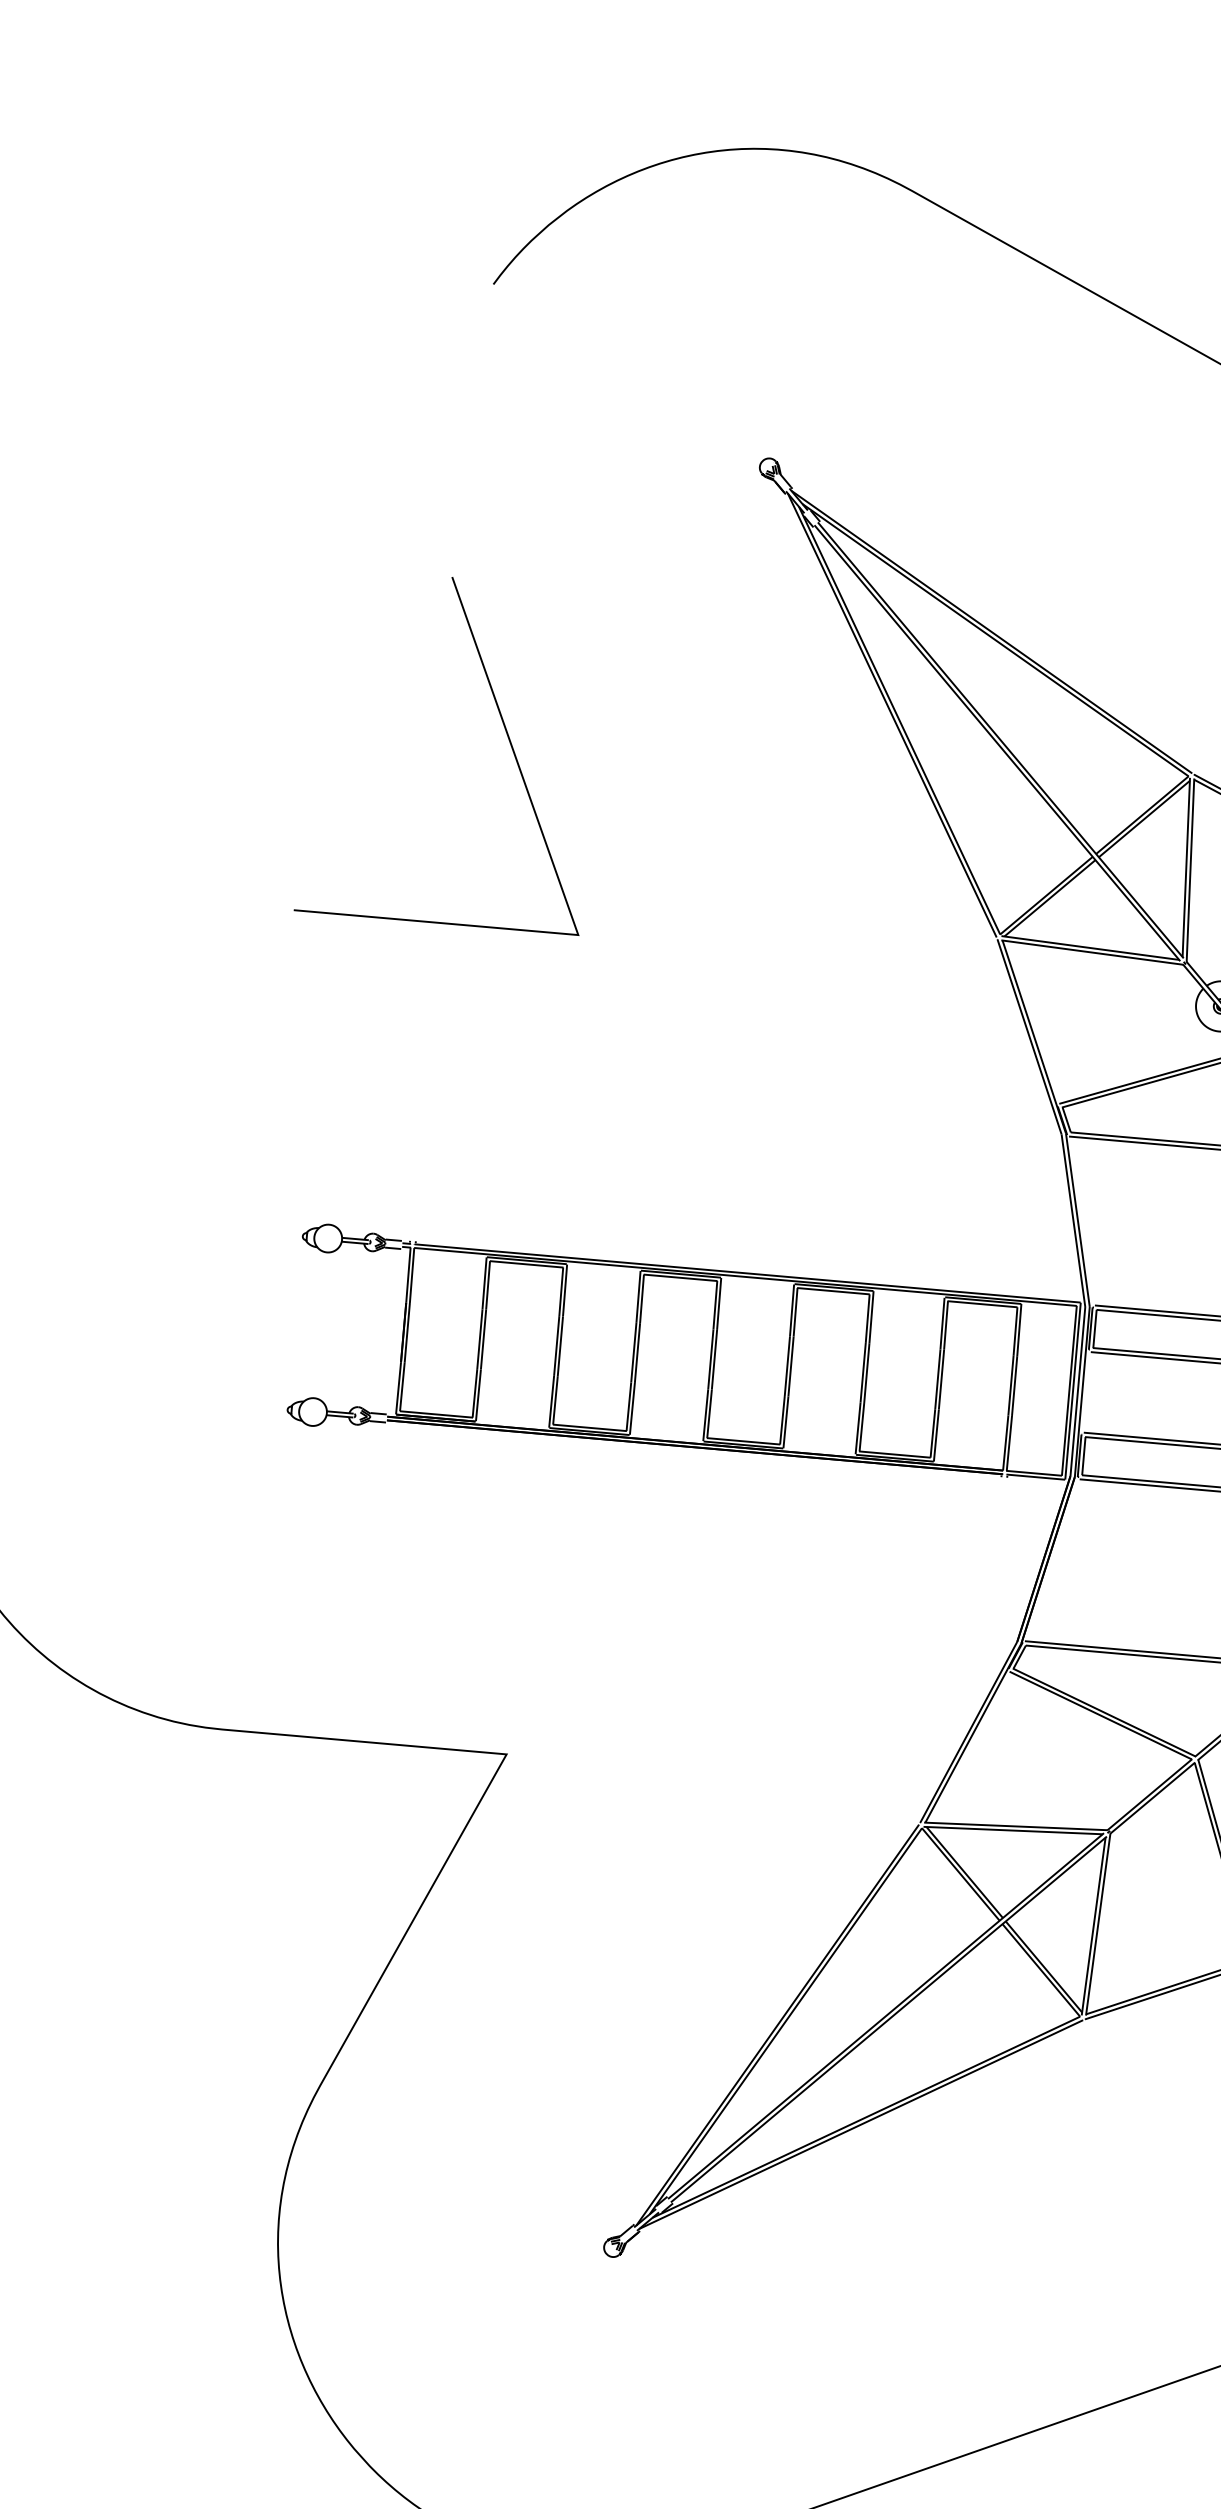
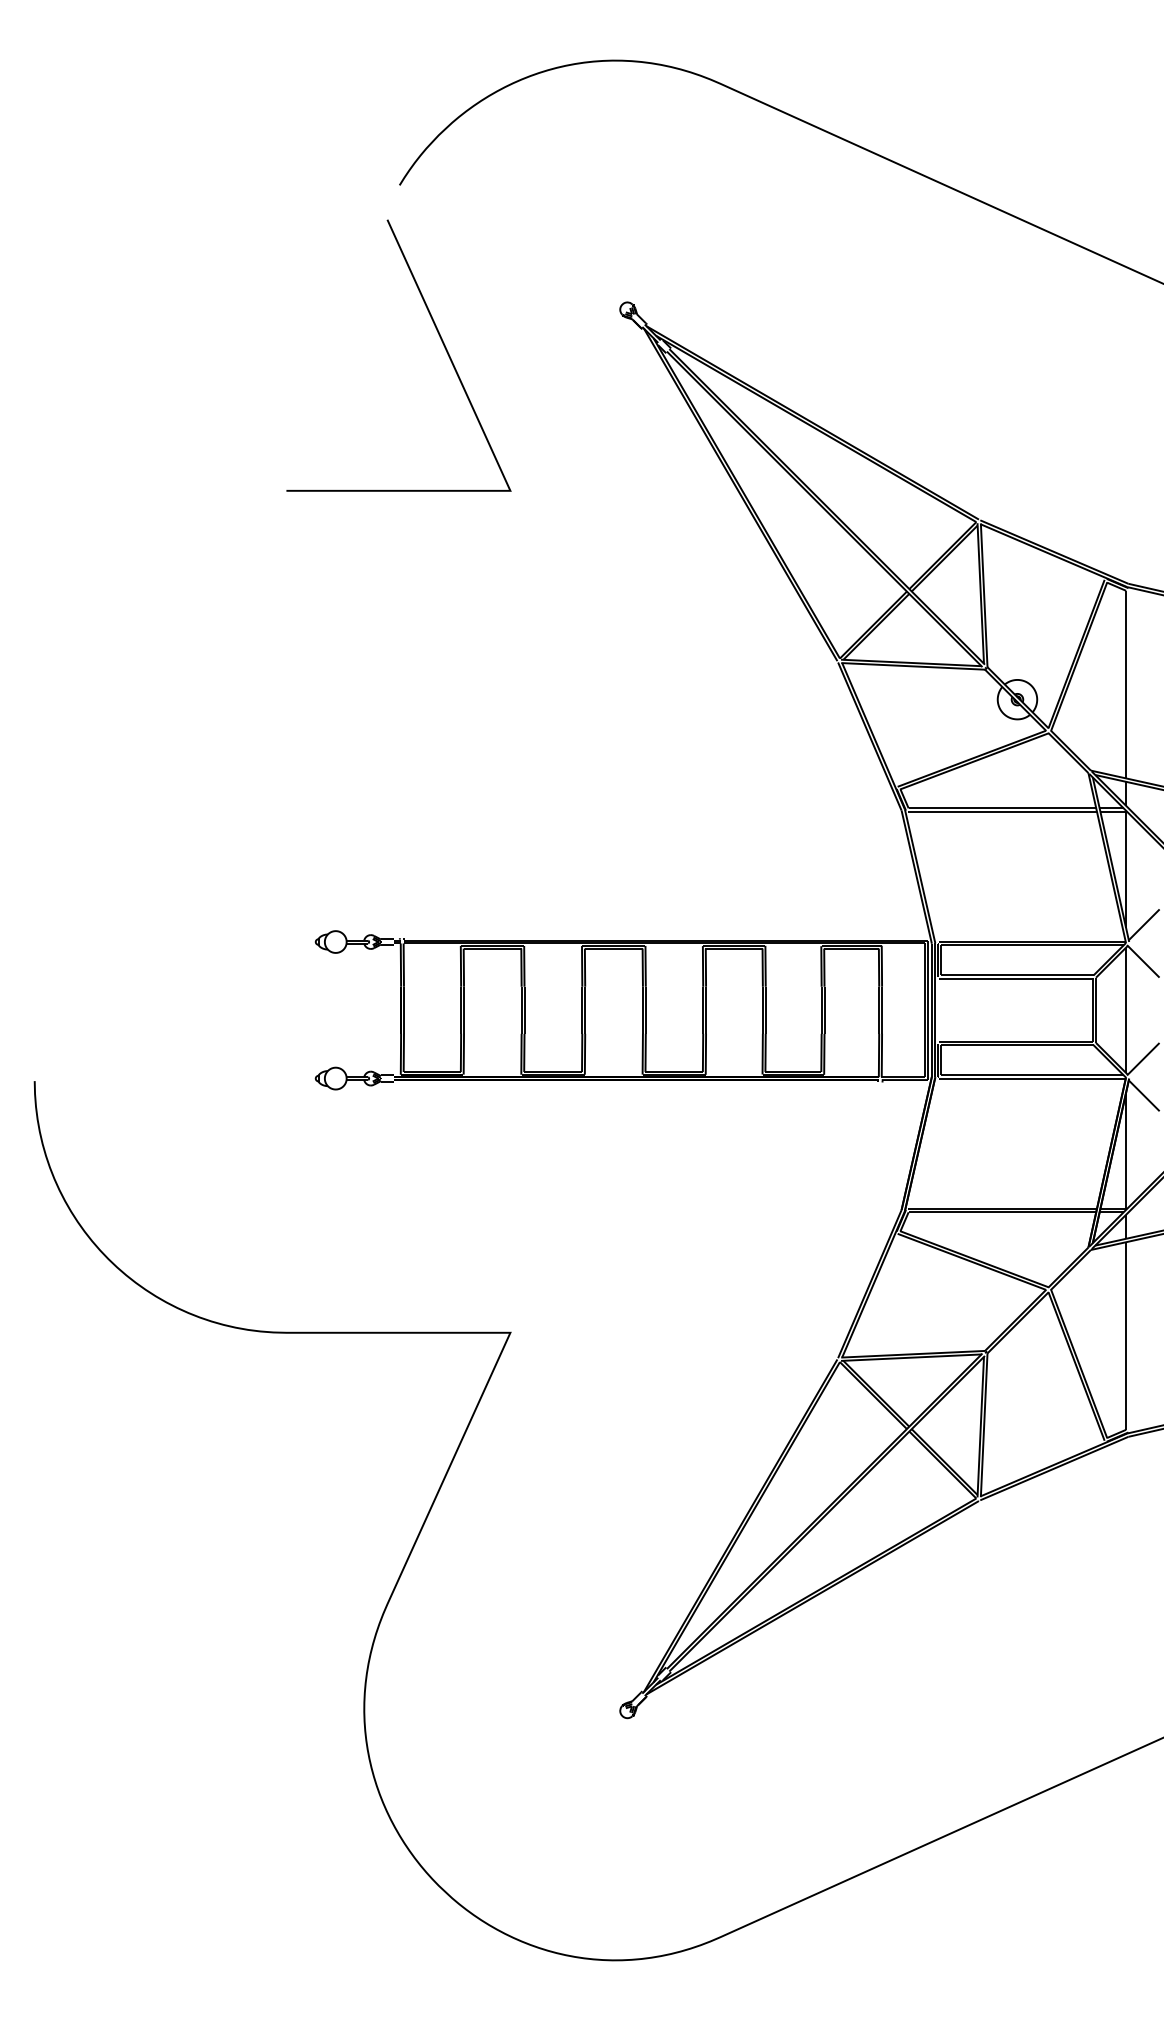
line: (504, 729) -> (438, 335), moved

